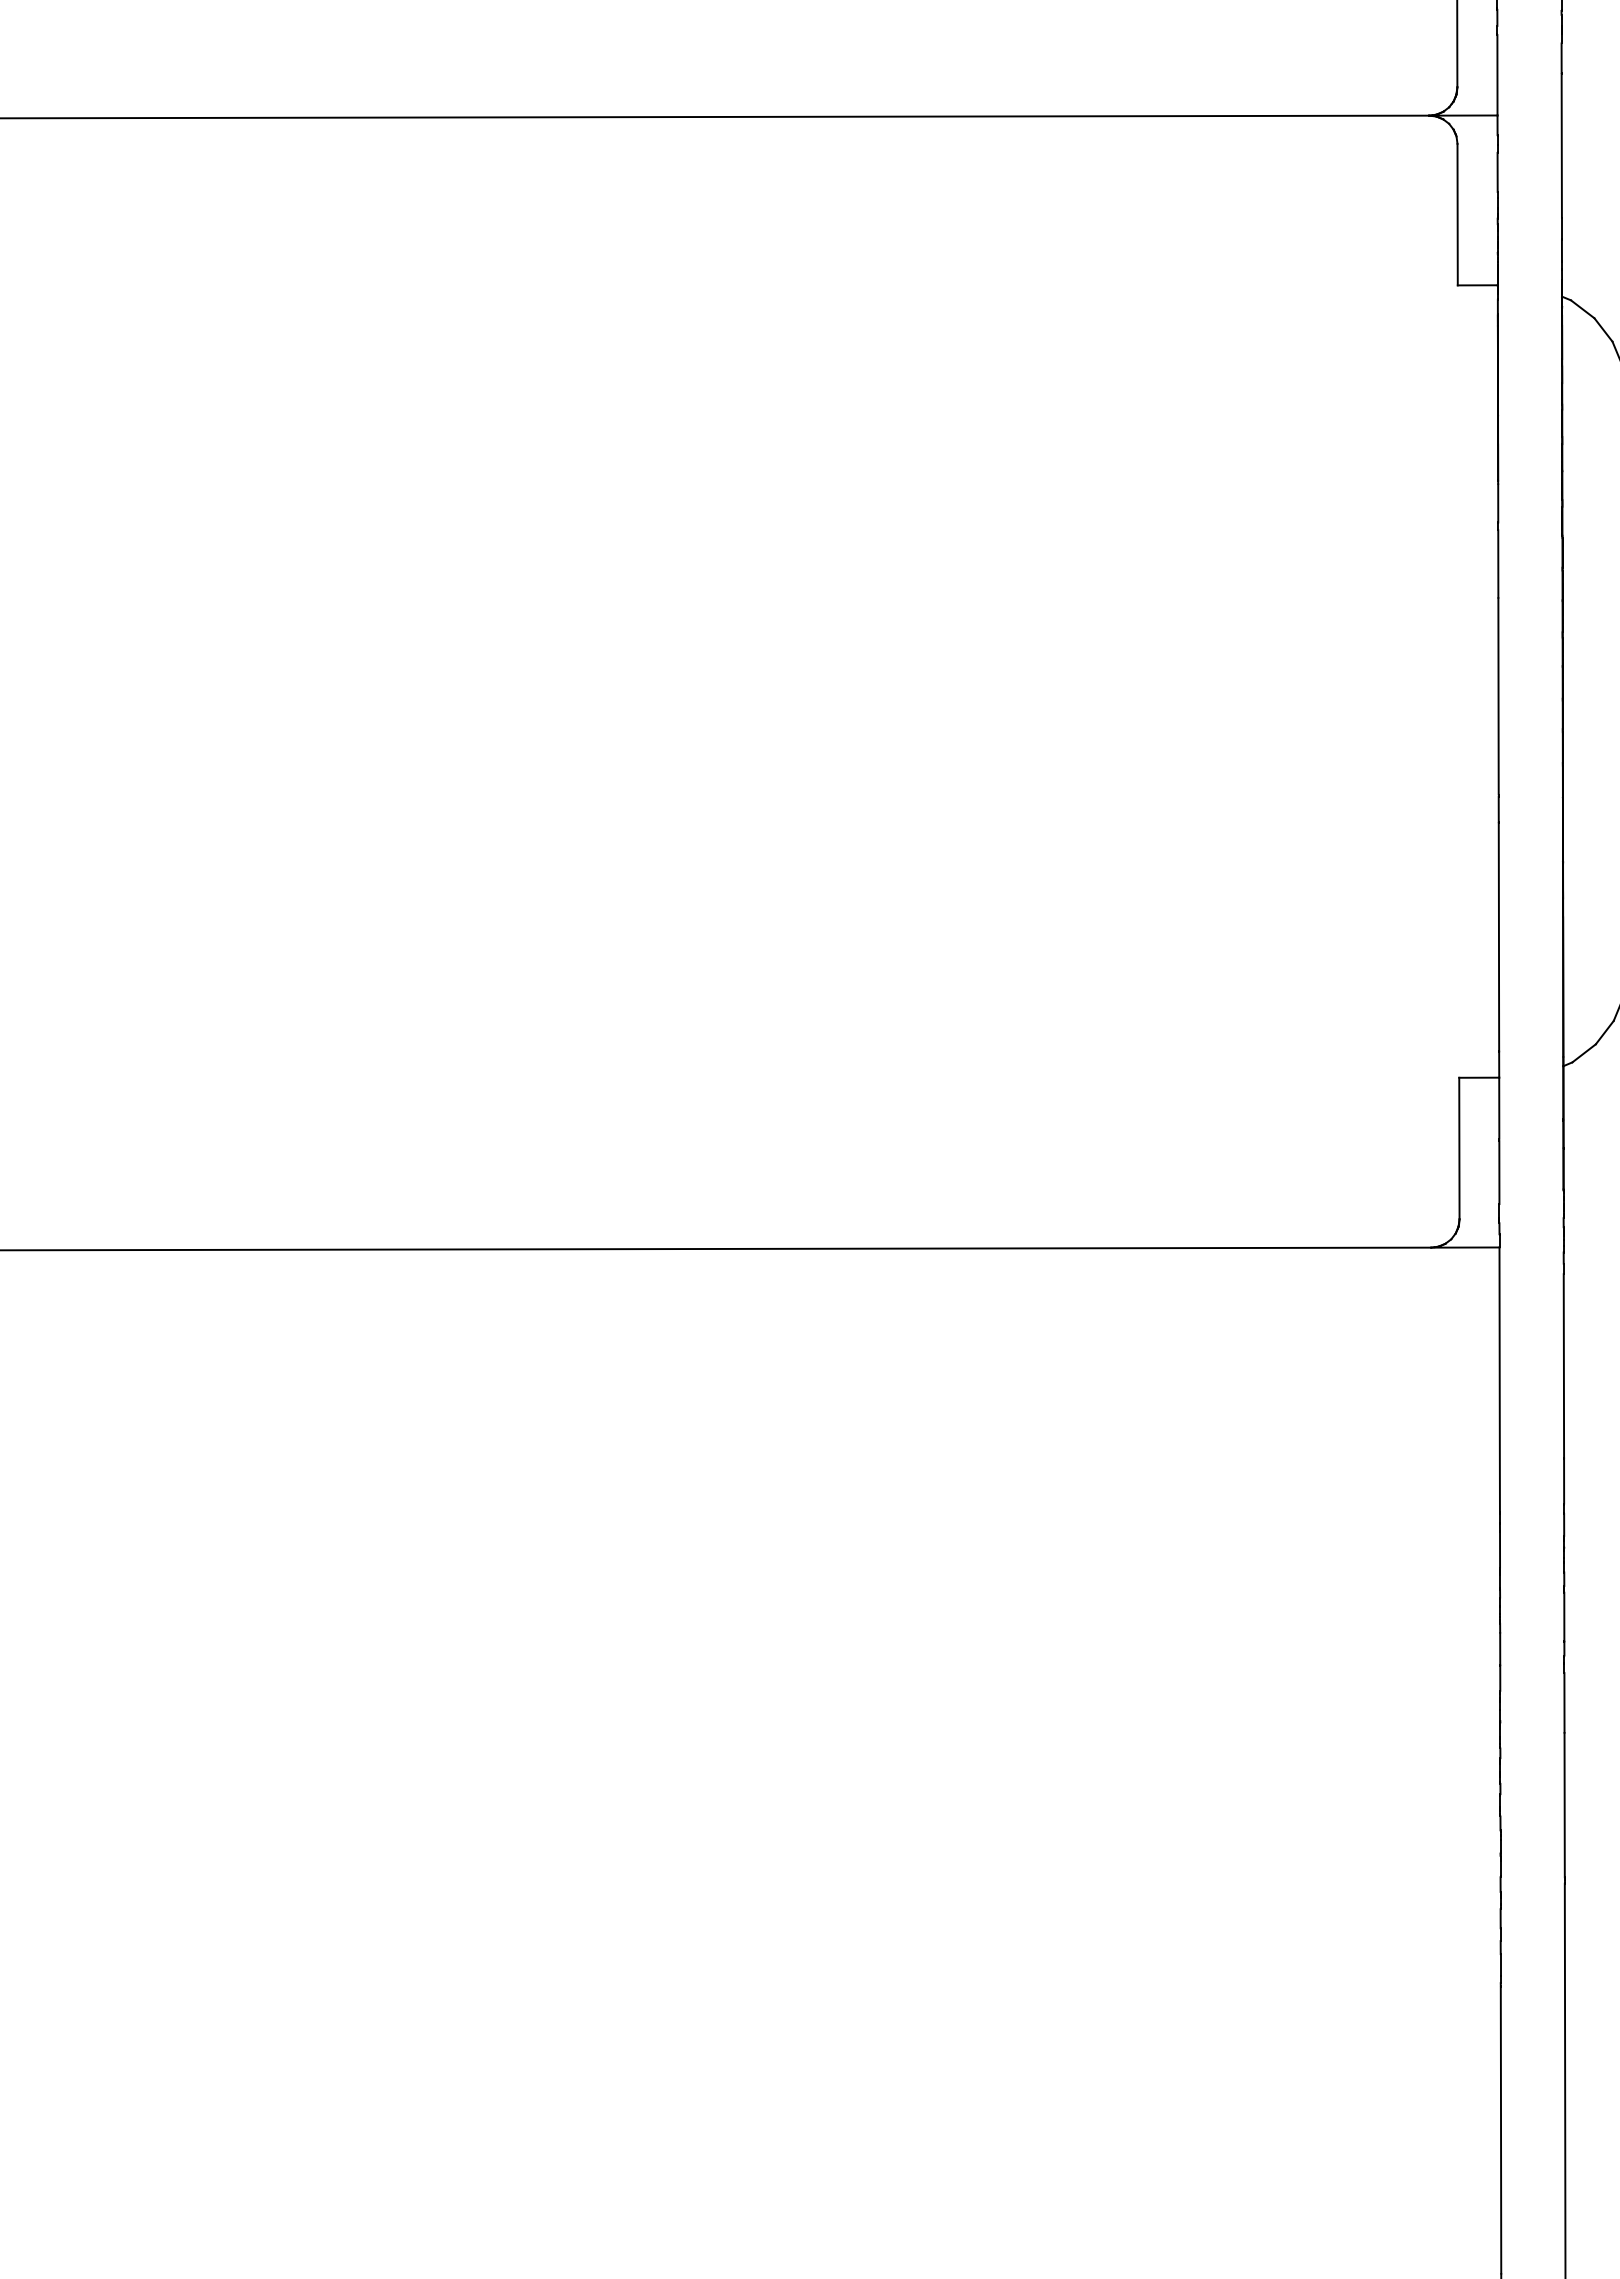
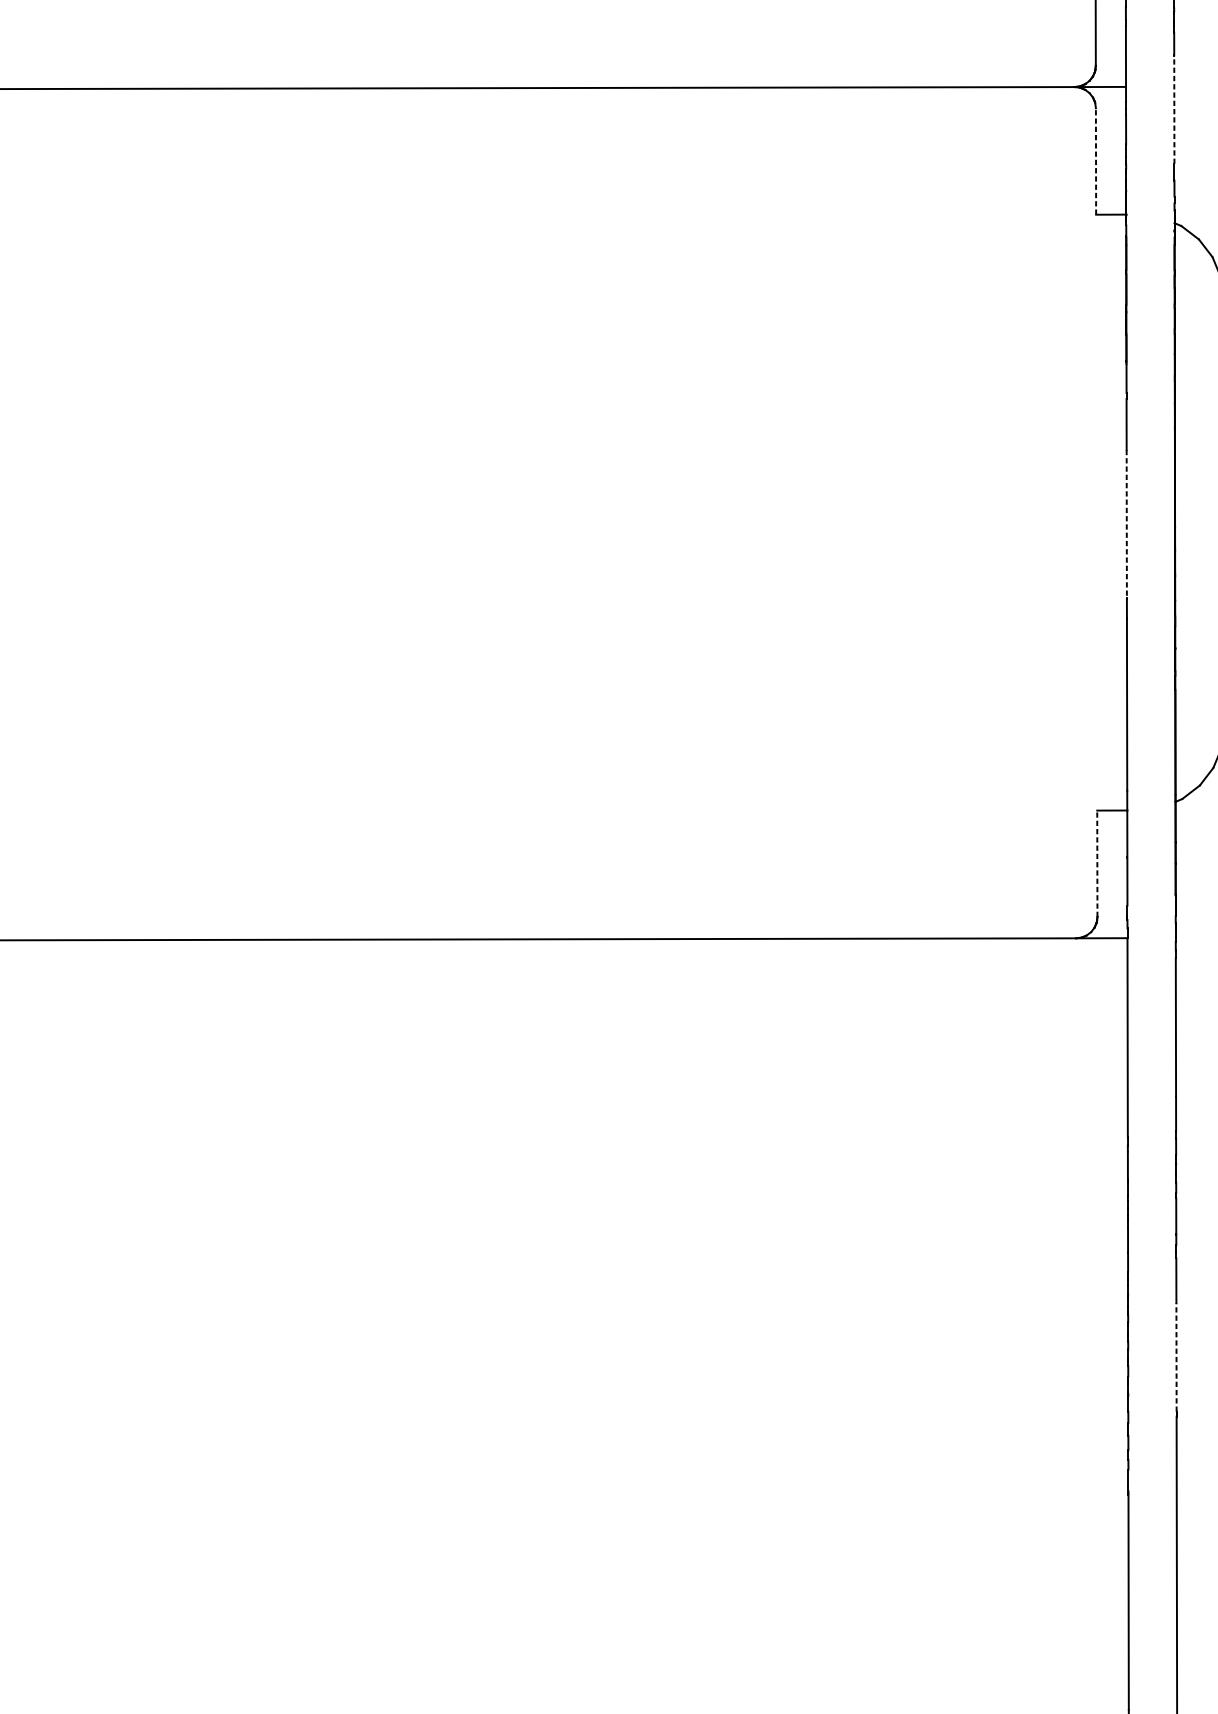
line: (1561, 145) -> (1174, 109), solid -> dashed
line: (1457, 214) -> (1095, 161), solid -> dashed
line: (1498, 696) -> (1126, 523), solid -> dashed
line: (1459, 1148) -> (1097, 863), solid -> dashed
line: (1564, 1804) -> (1176, 1357), solid -> dashed

